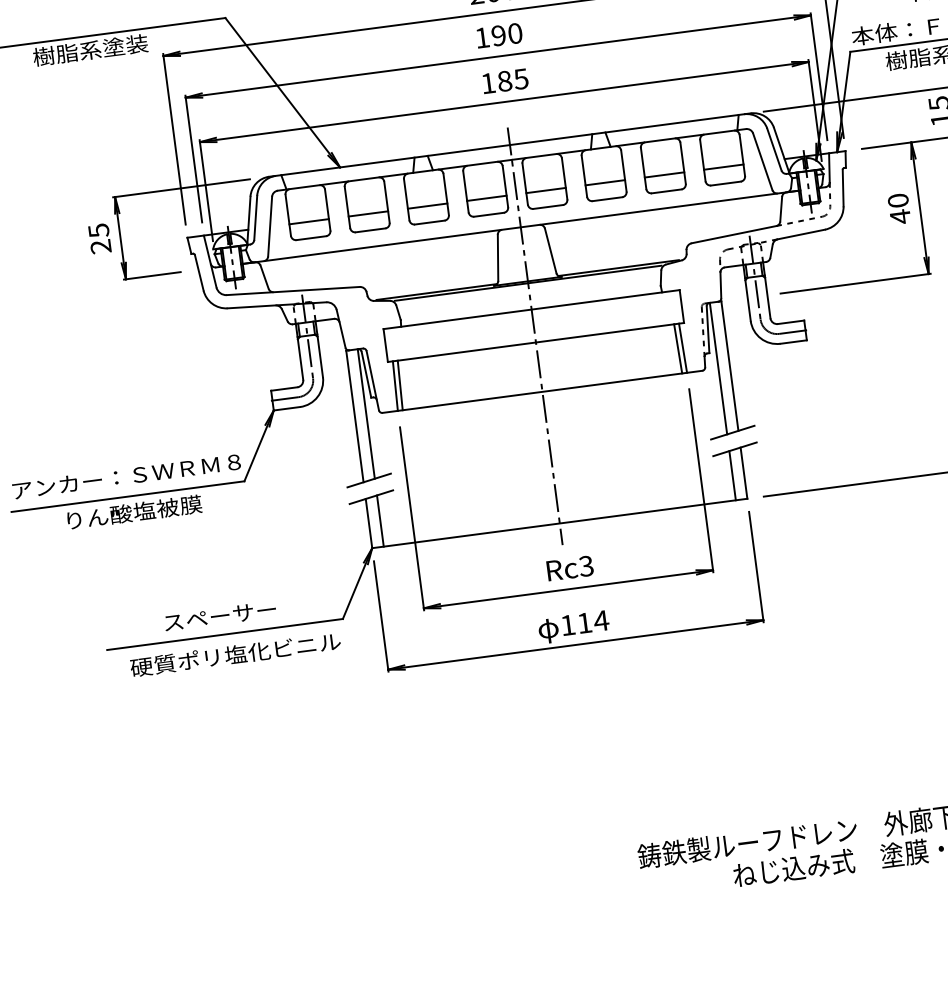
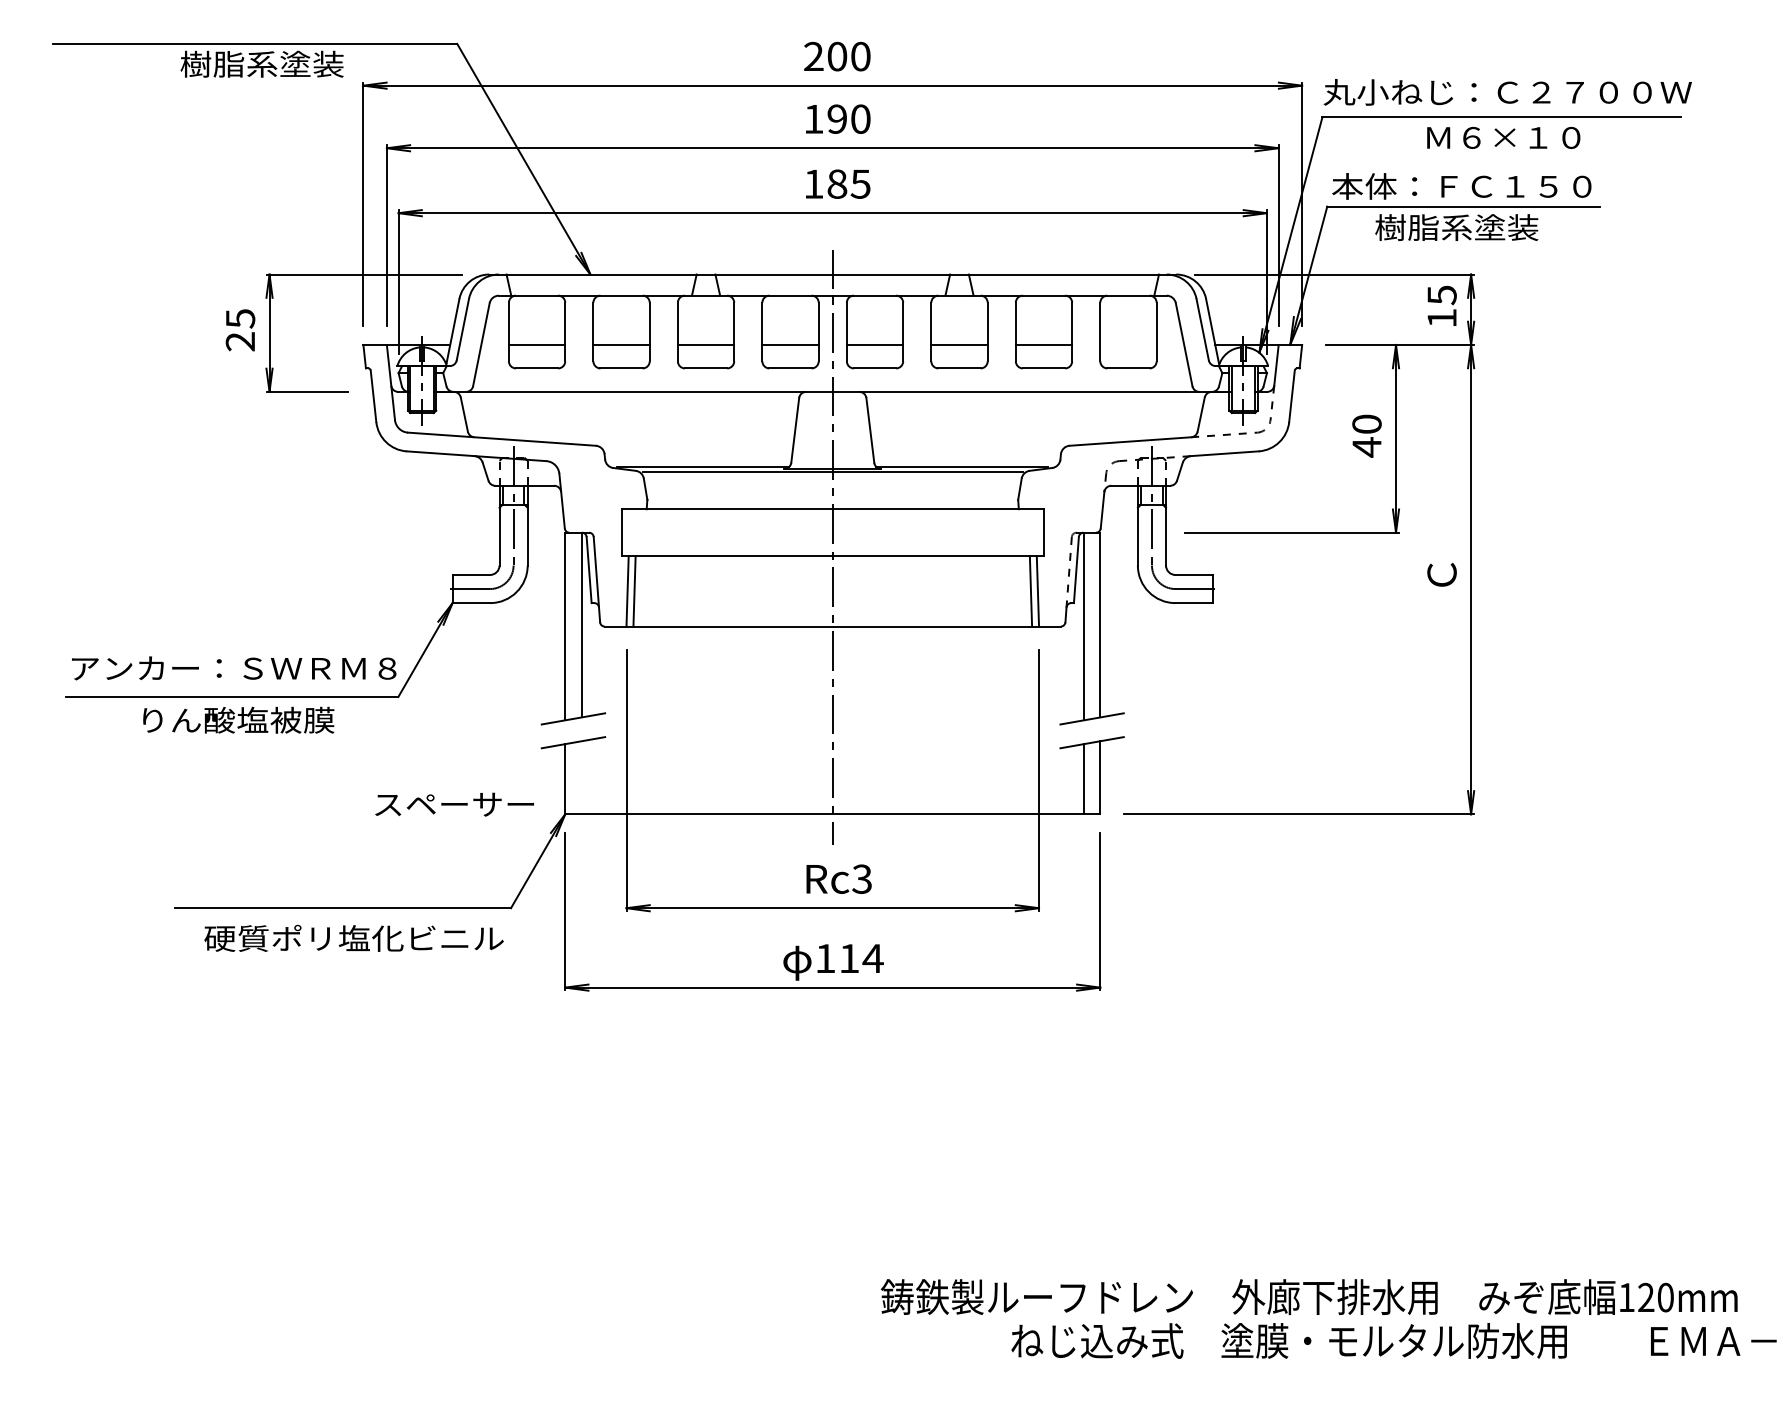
line: (723, 166) -> (1128, 344), removed
line: (380, 520) -> (581, 777), removed
text: (220, 616) -> (454, 804), moved

